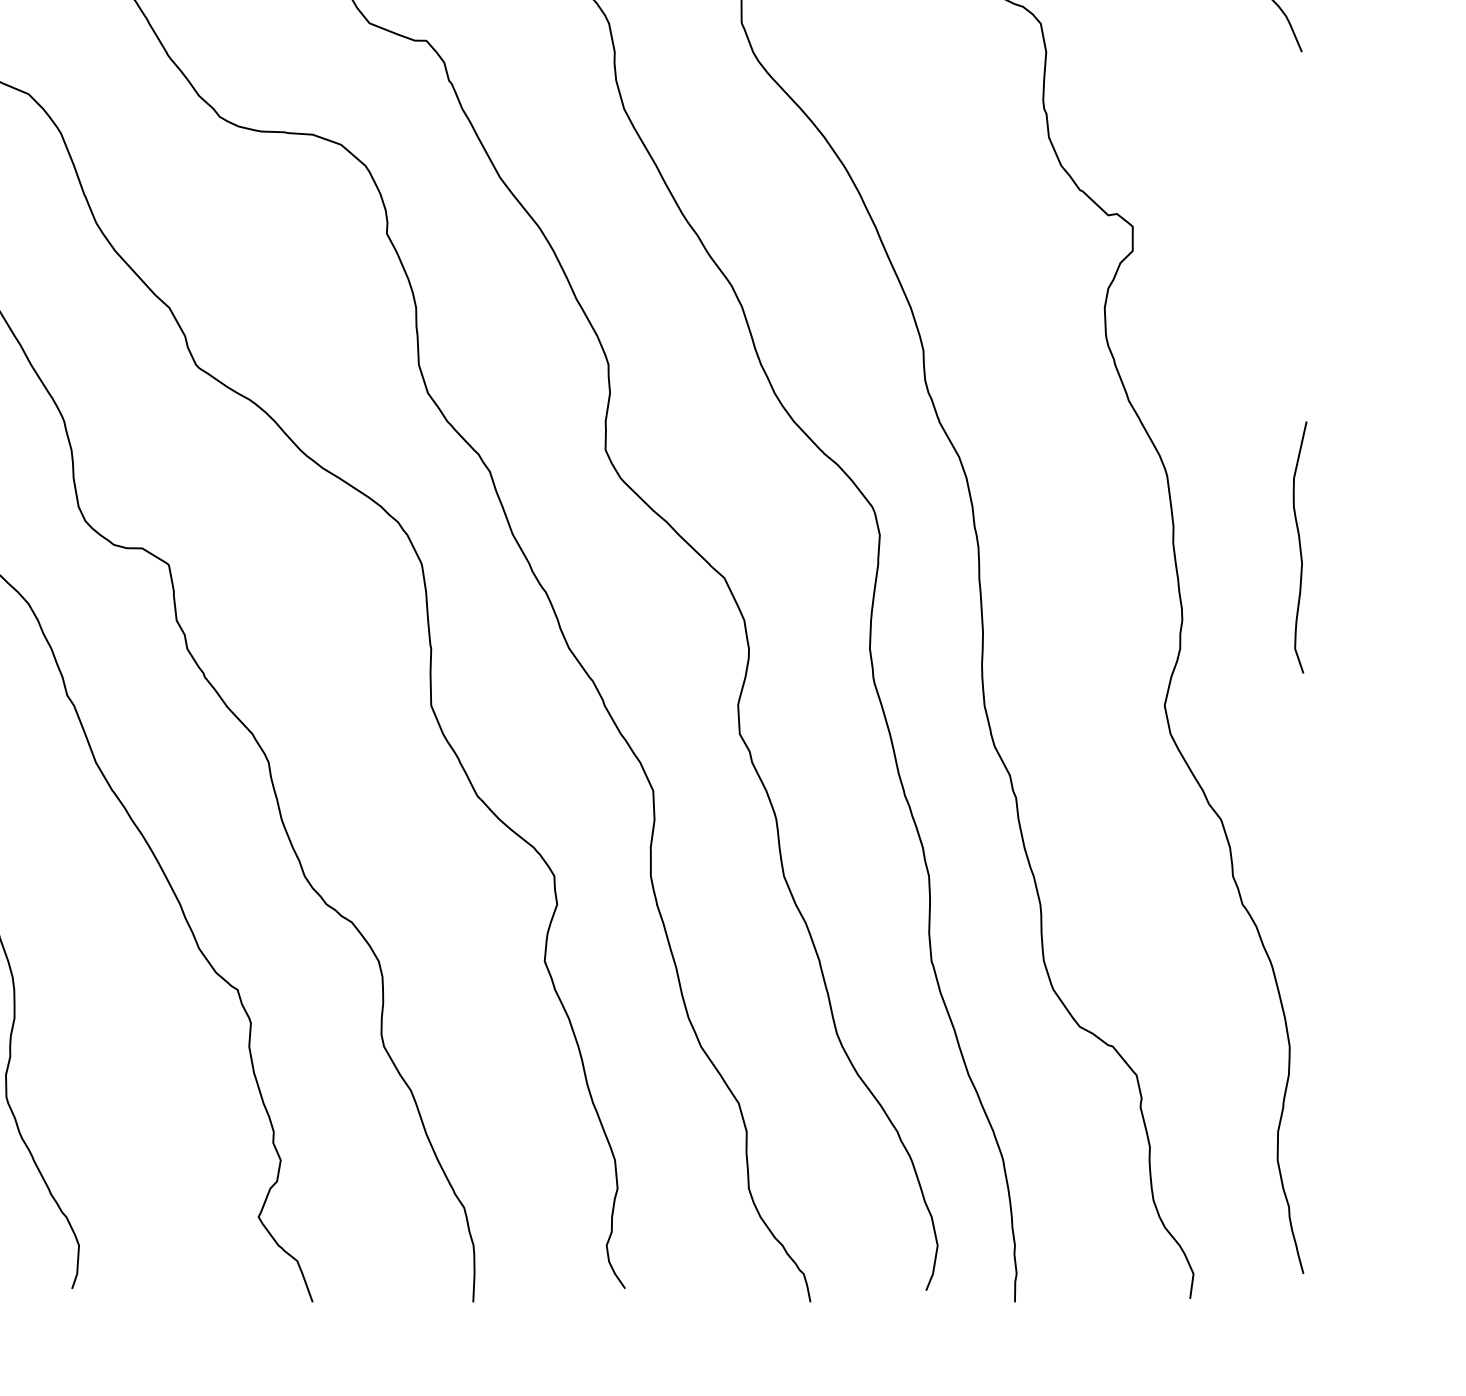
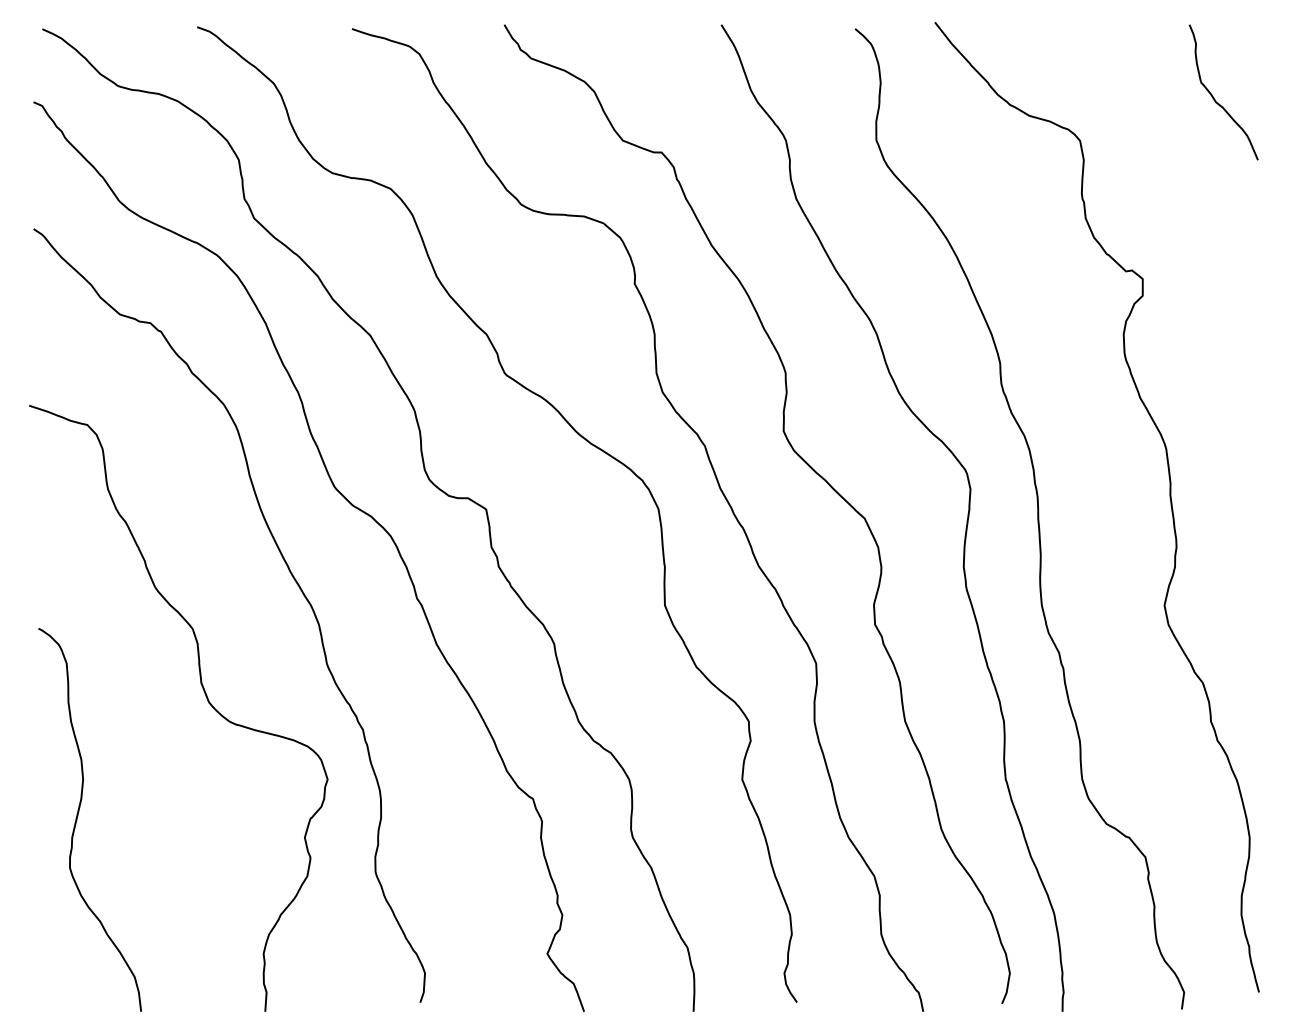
curve: (1299, 547) -> (1256, 497), removed

